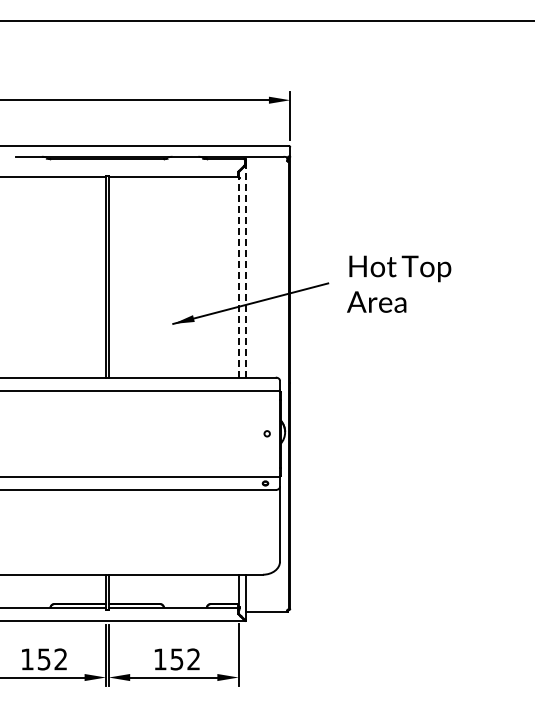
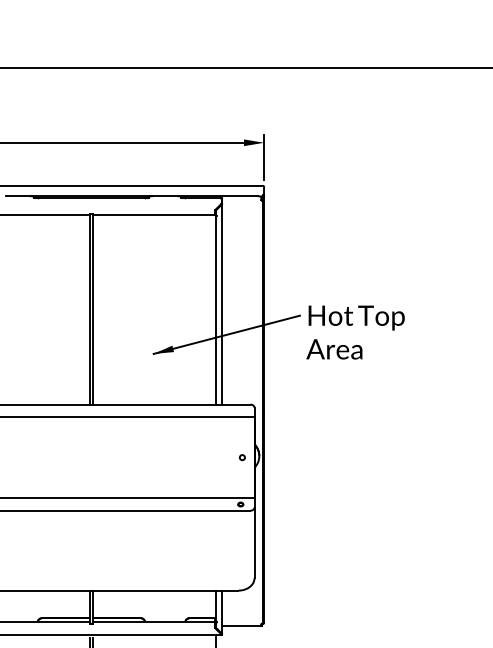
line: (245, 271) -> (221, 304), dashed -> solid
line: (238, 277) -> (215, 310), dashed -> solid
text: (399, 283) -> (355, 331), moved

